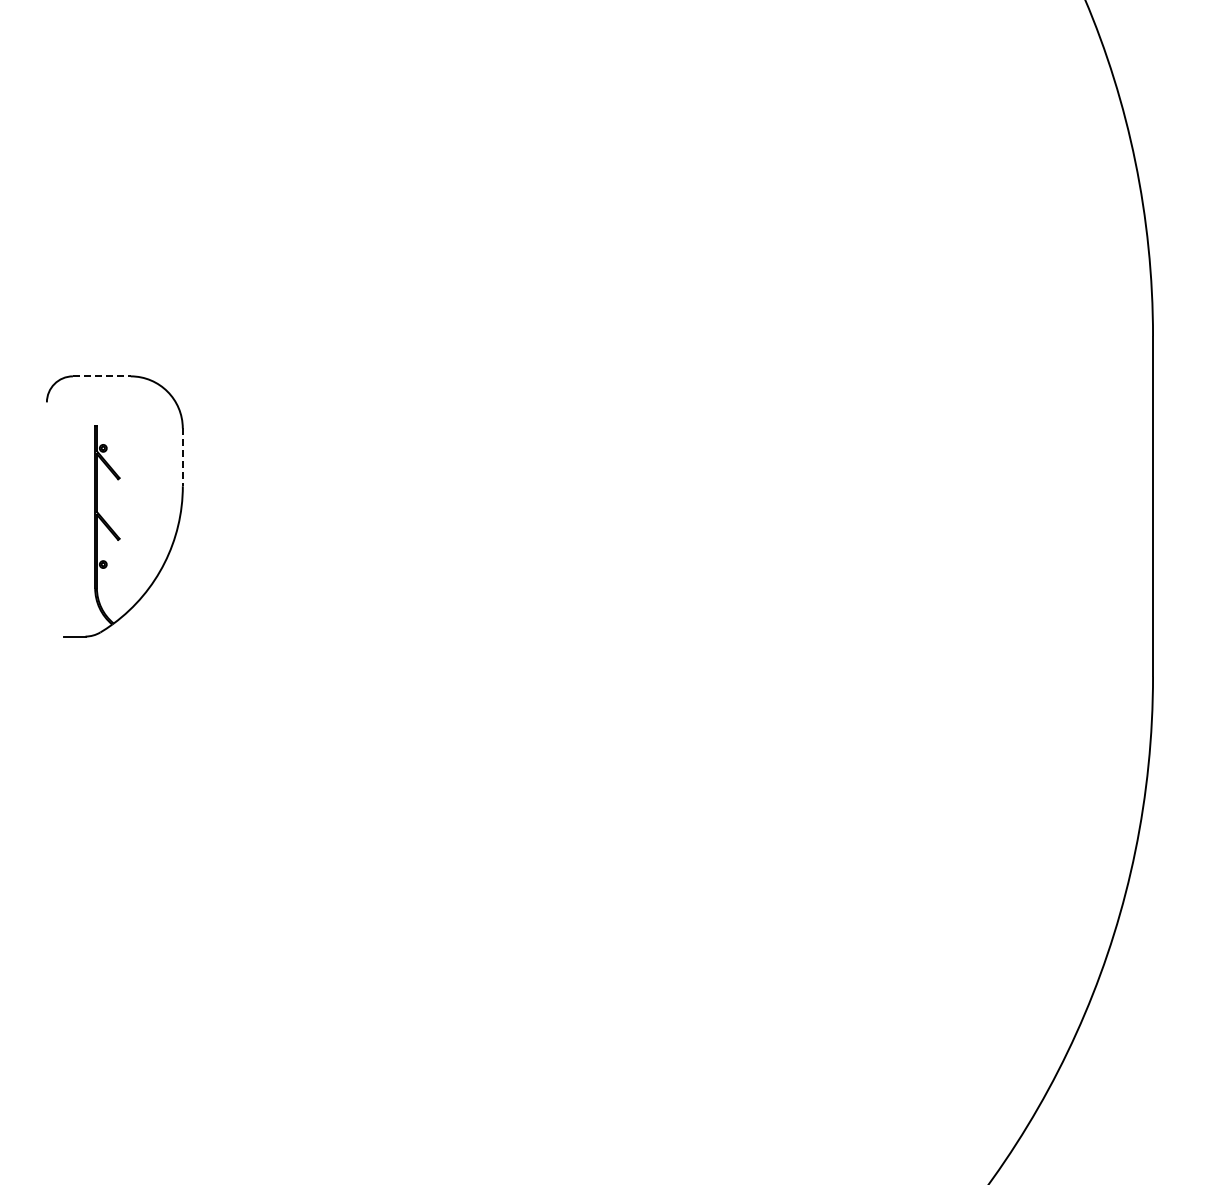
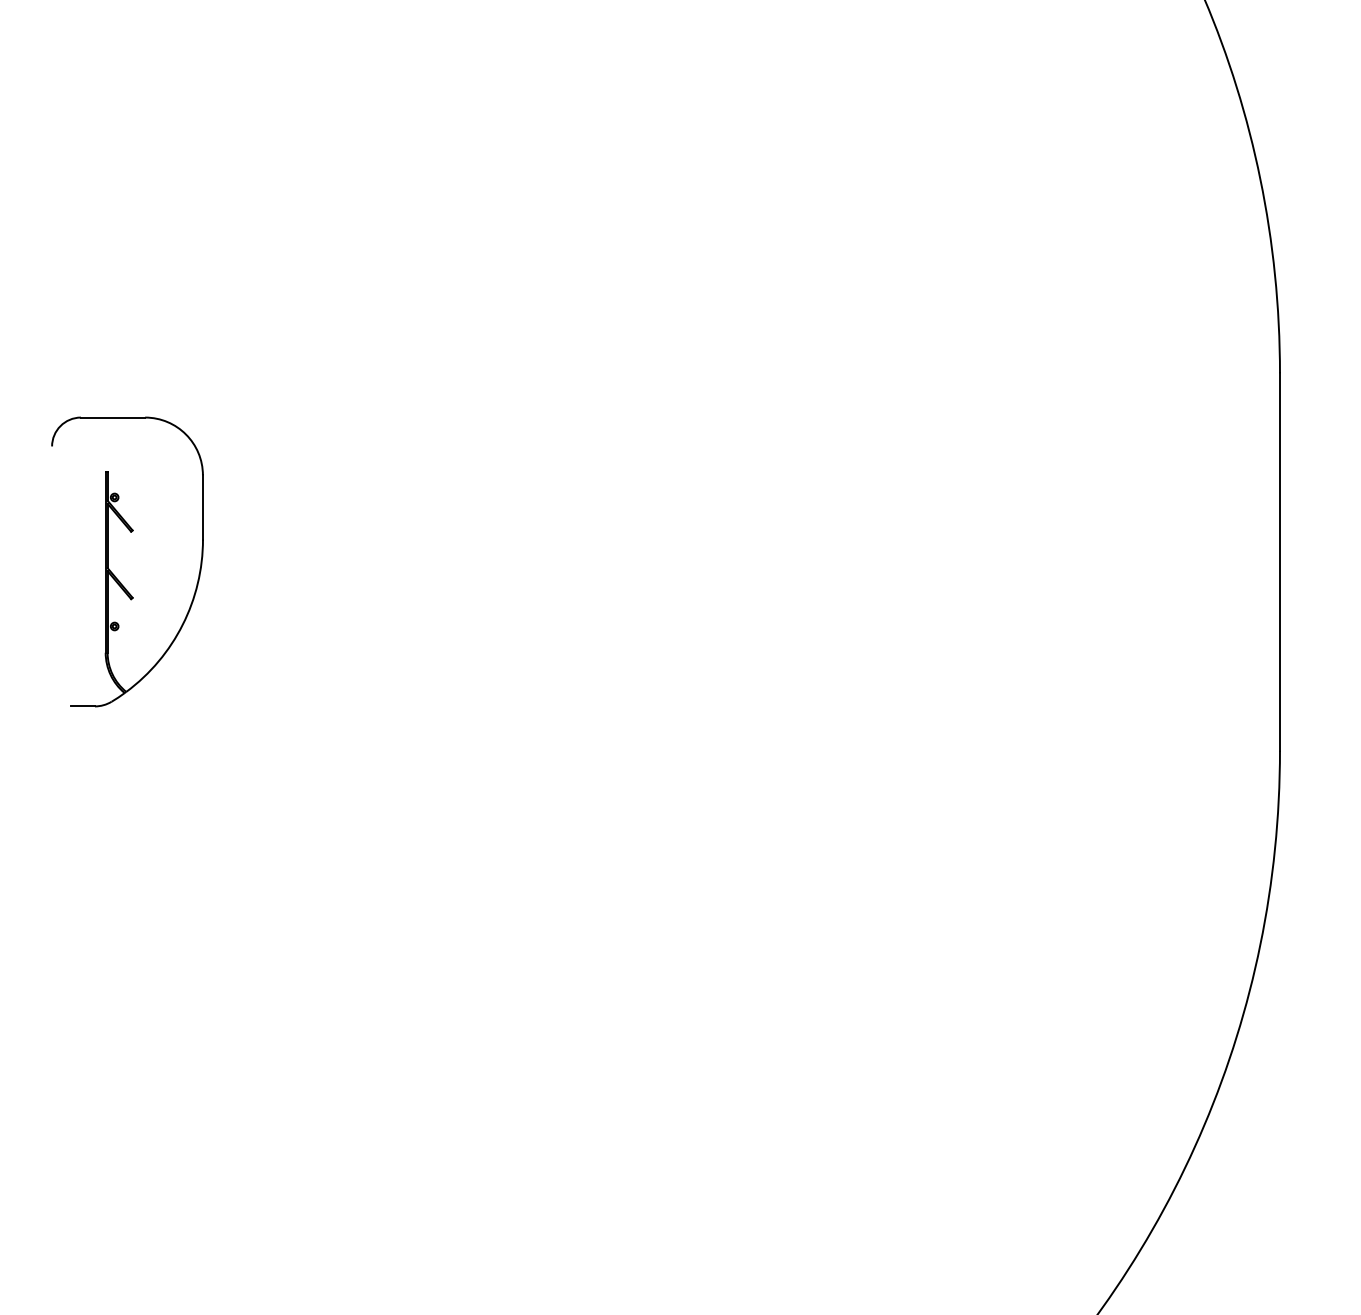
line: (101, 376) -> (112, 417), dashed -> solid
line: (182, 457) -> (202, 507), dashed -> solid

